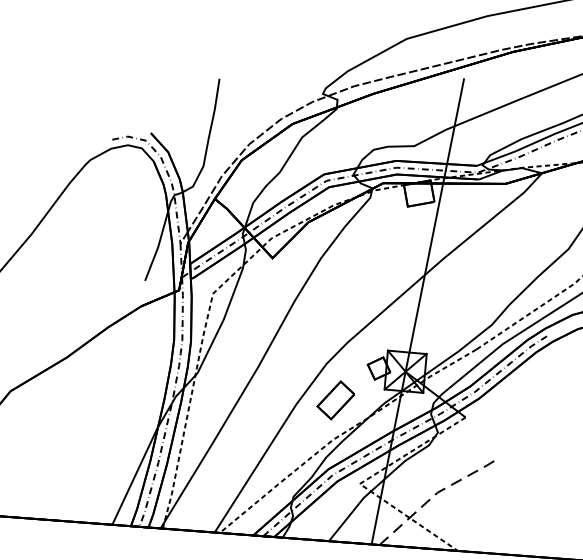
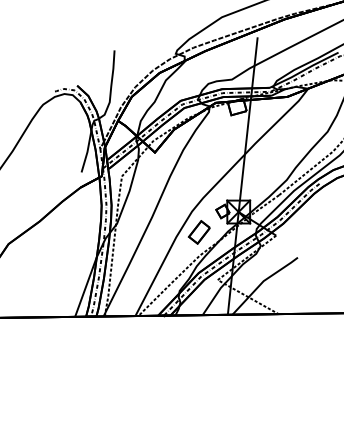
line: (437, 493) -> (263, 281), dashed -> solid

